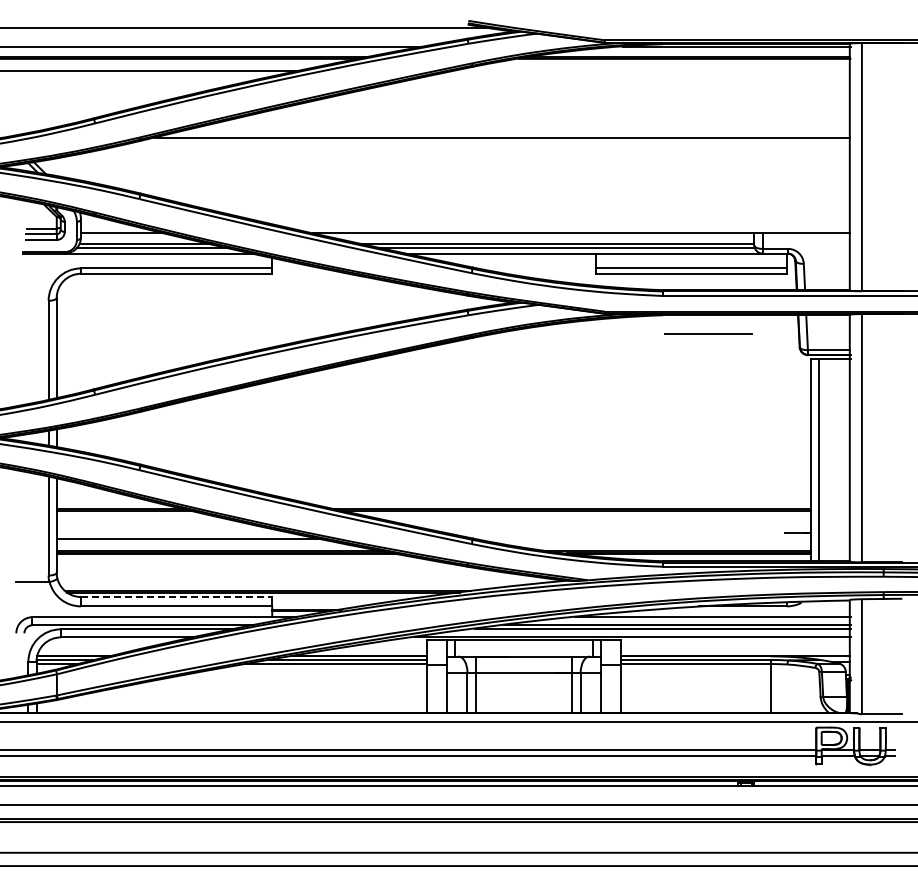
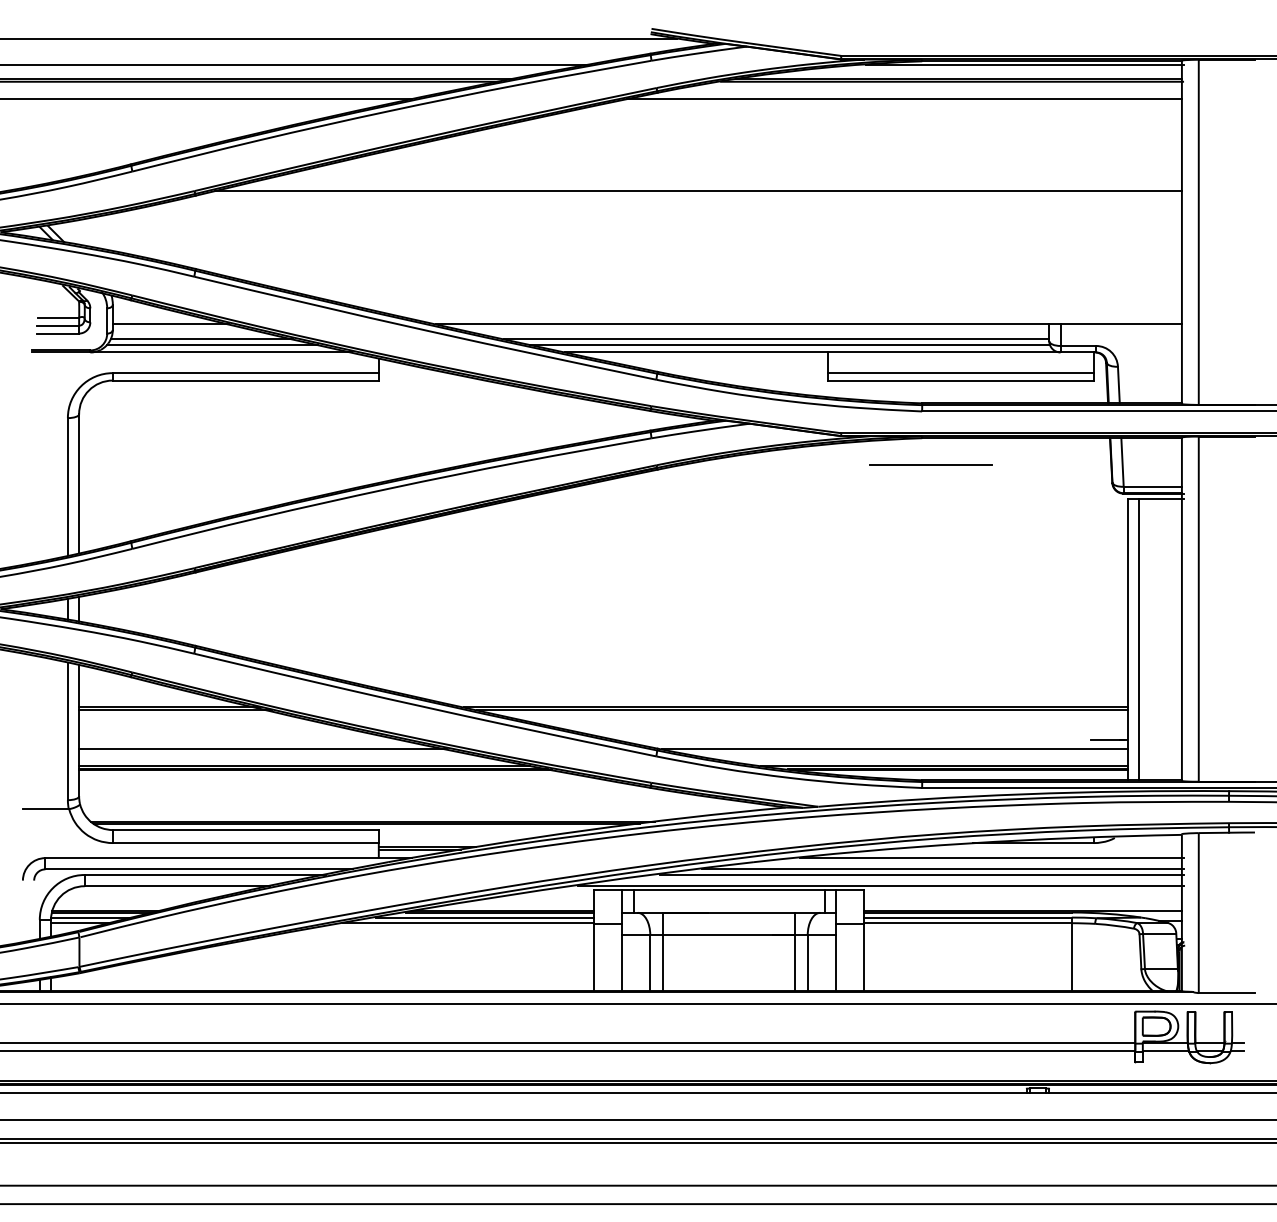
line: (650, 71) -> (904, 99), added
line: (708, 333) -> (931, 463), moved
line: (642, 539) -> (893, 750), added
line: (176, 597) -> (245, 830), dashed -> solid

